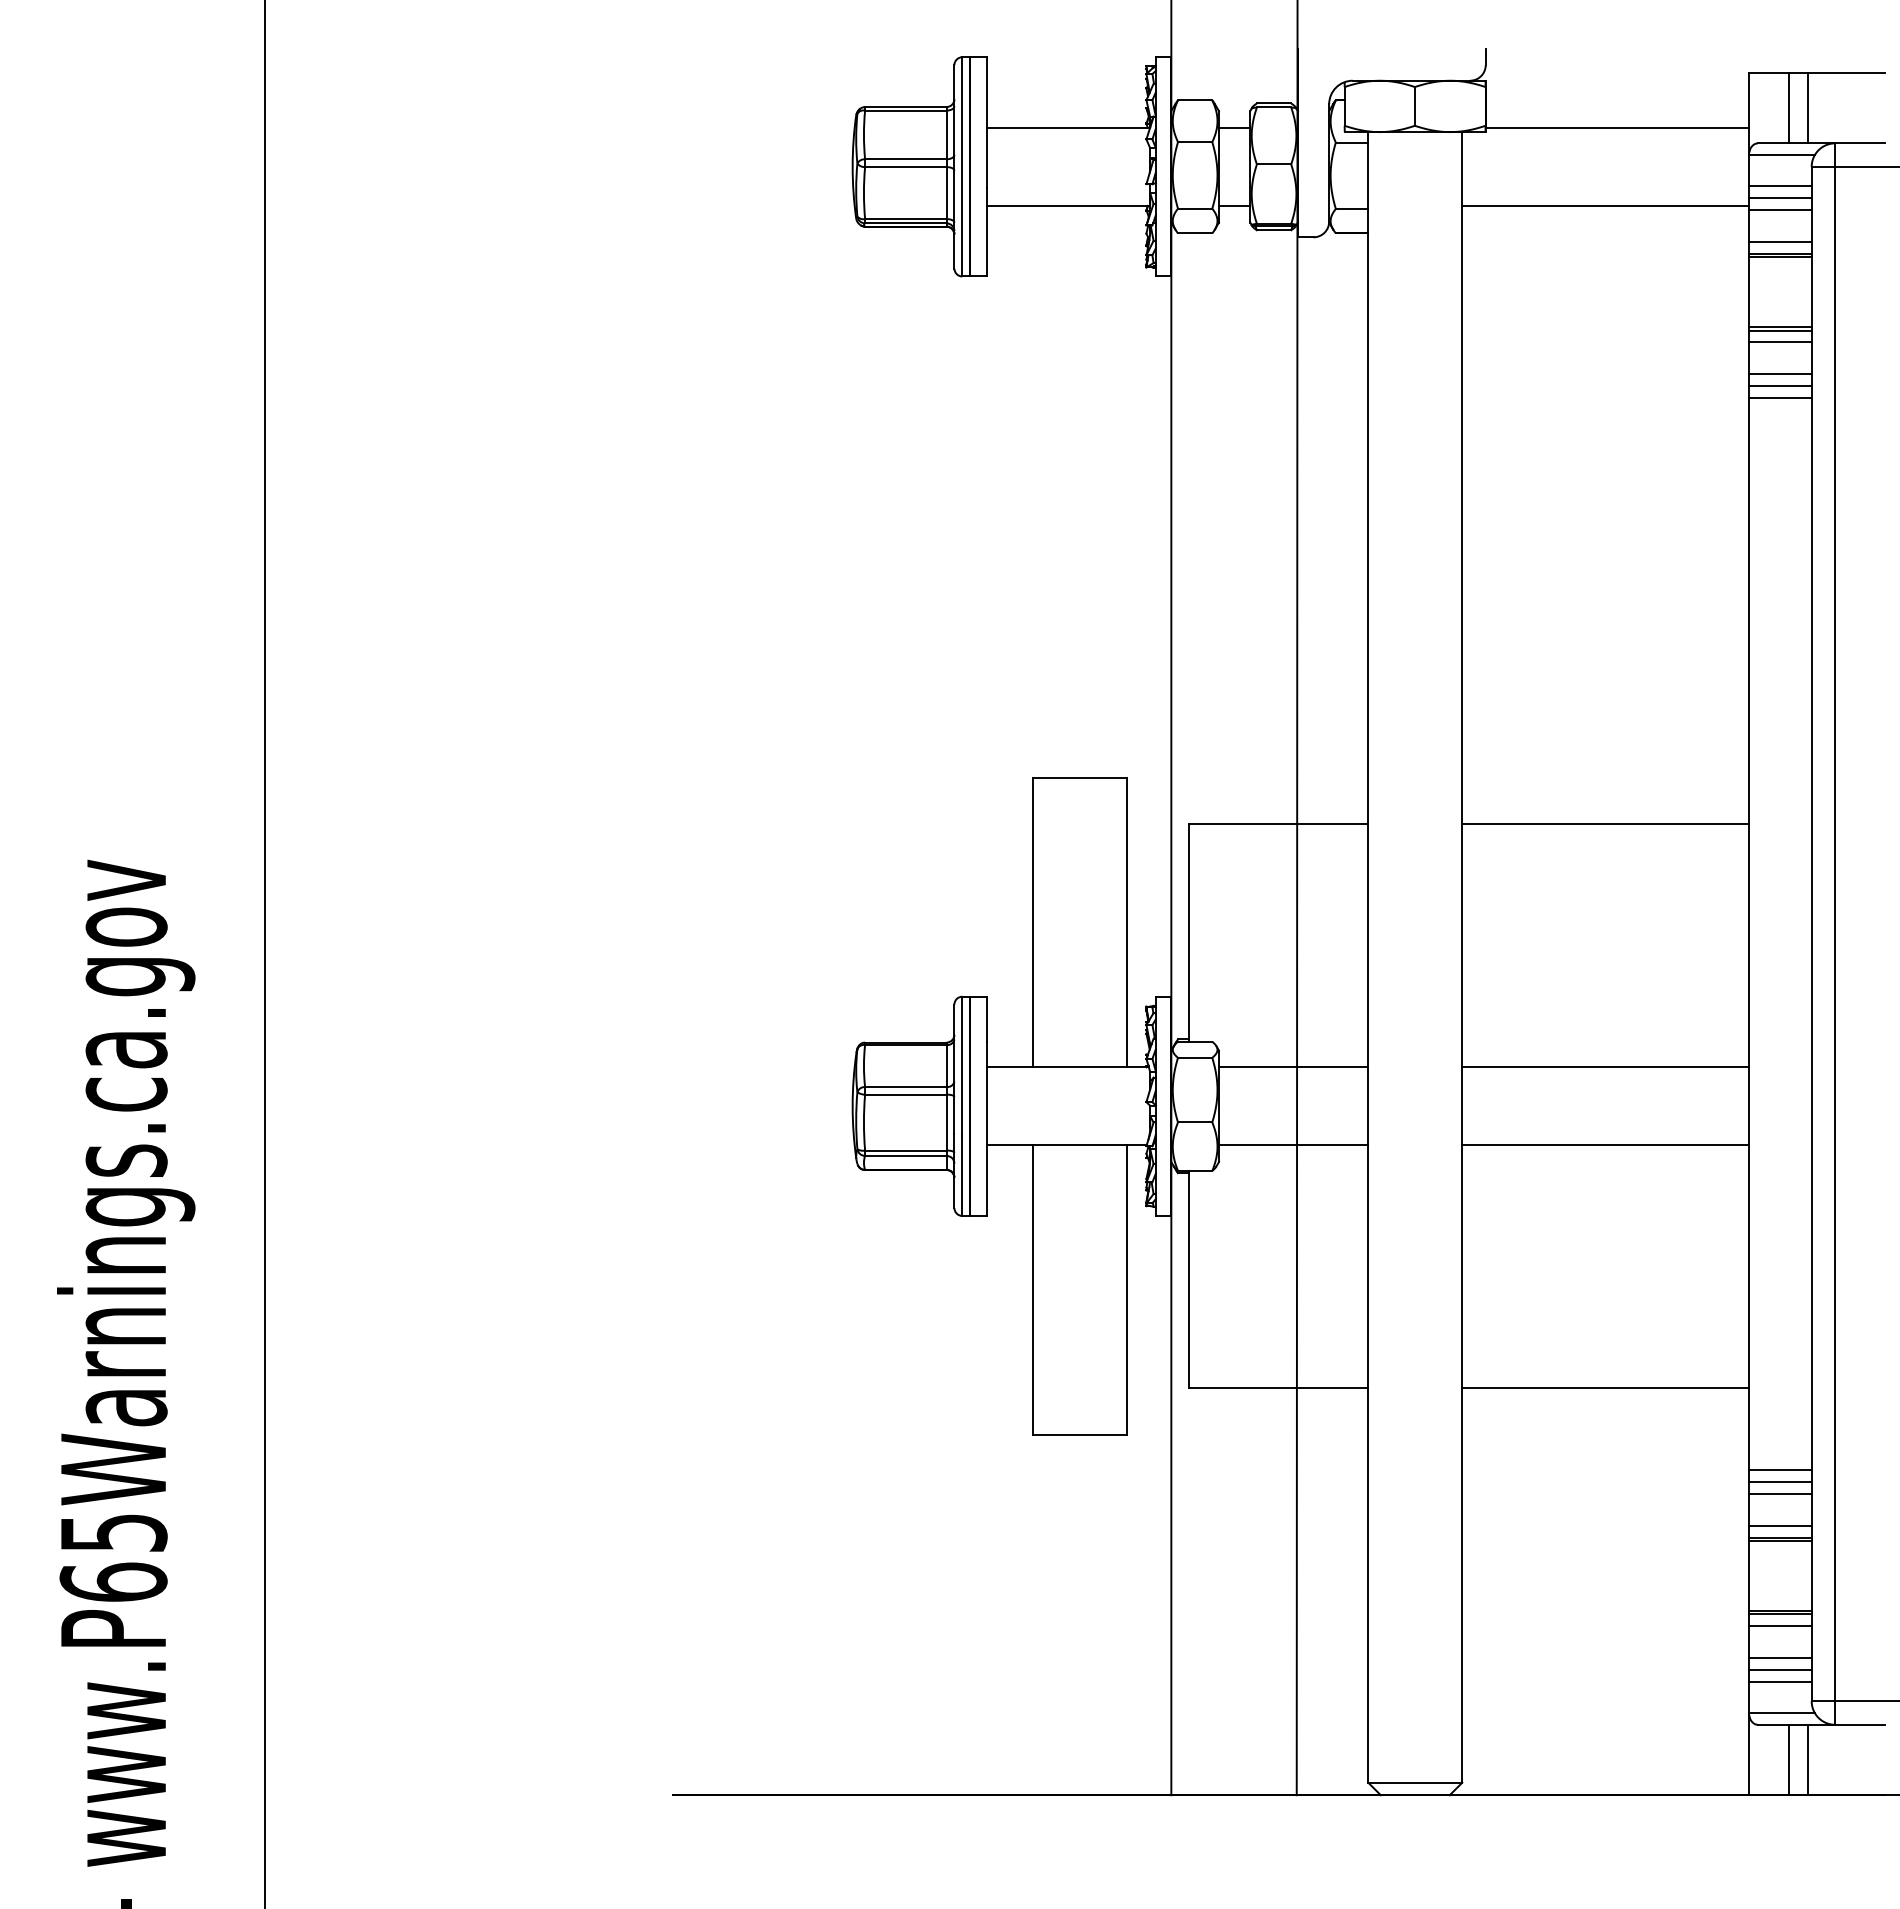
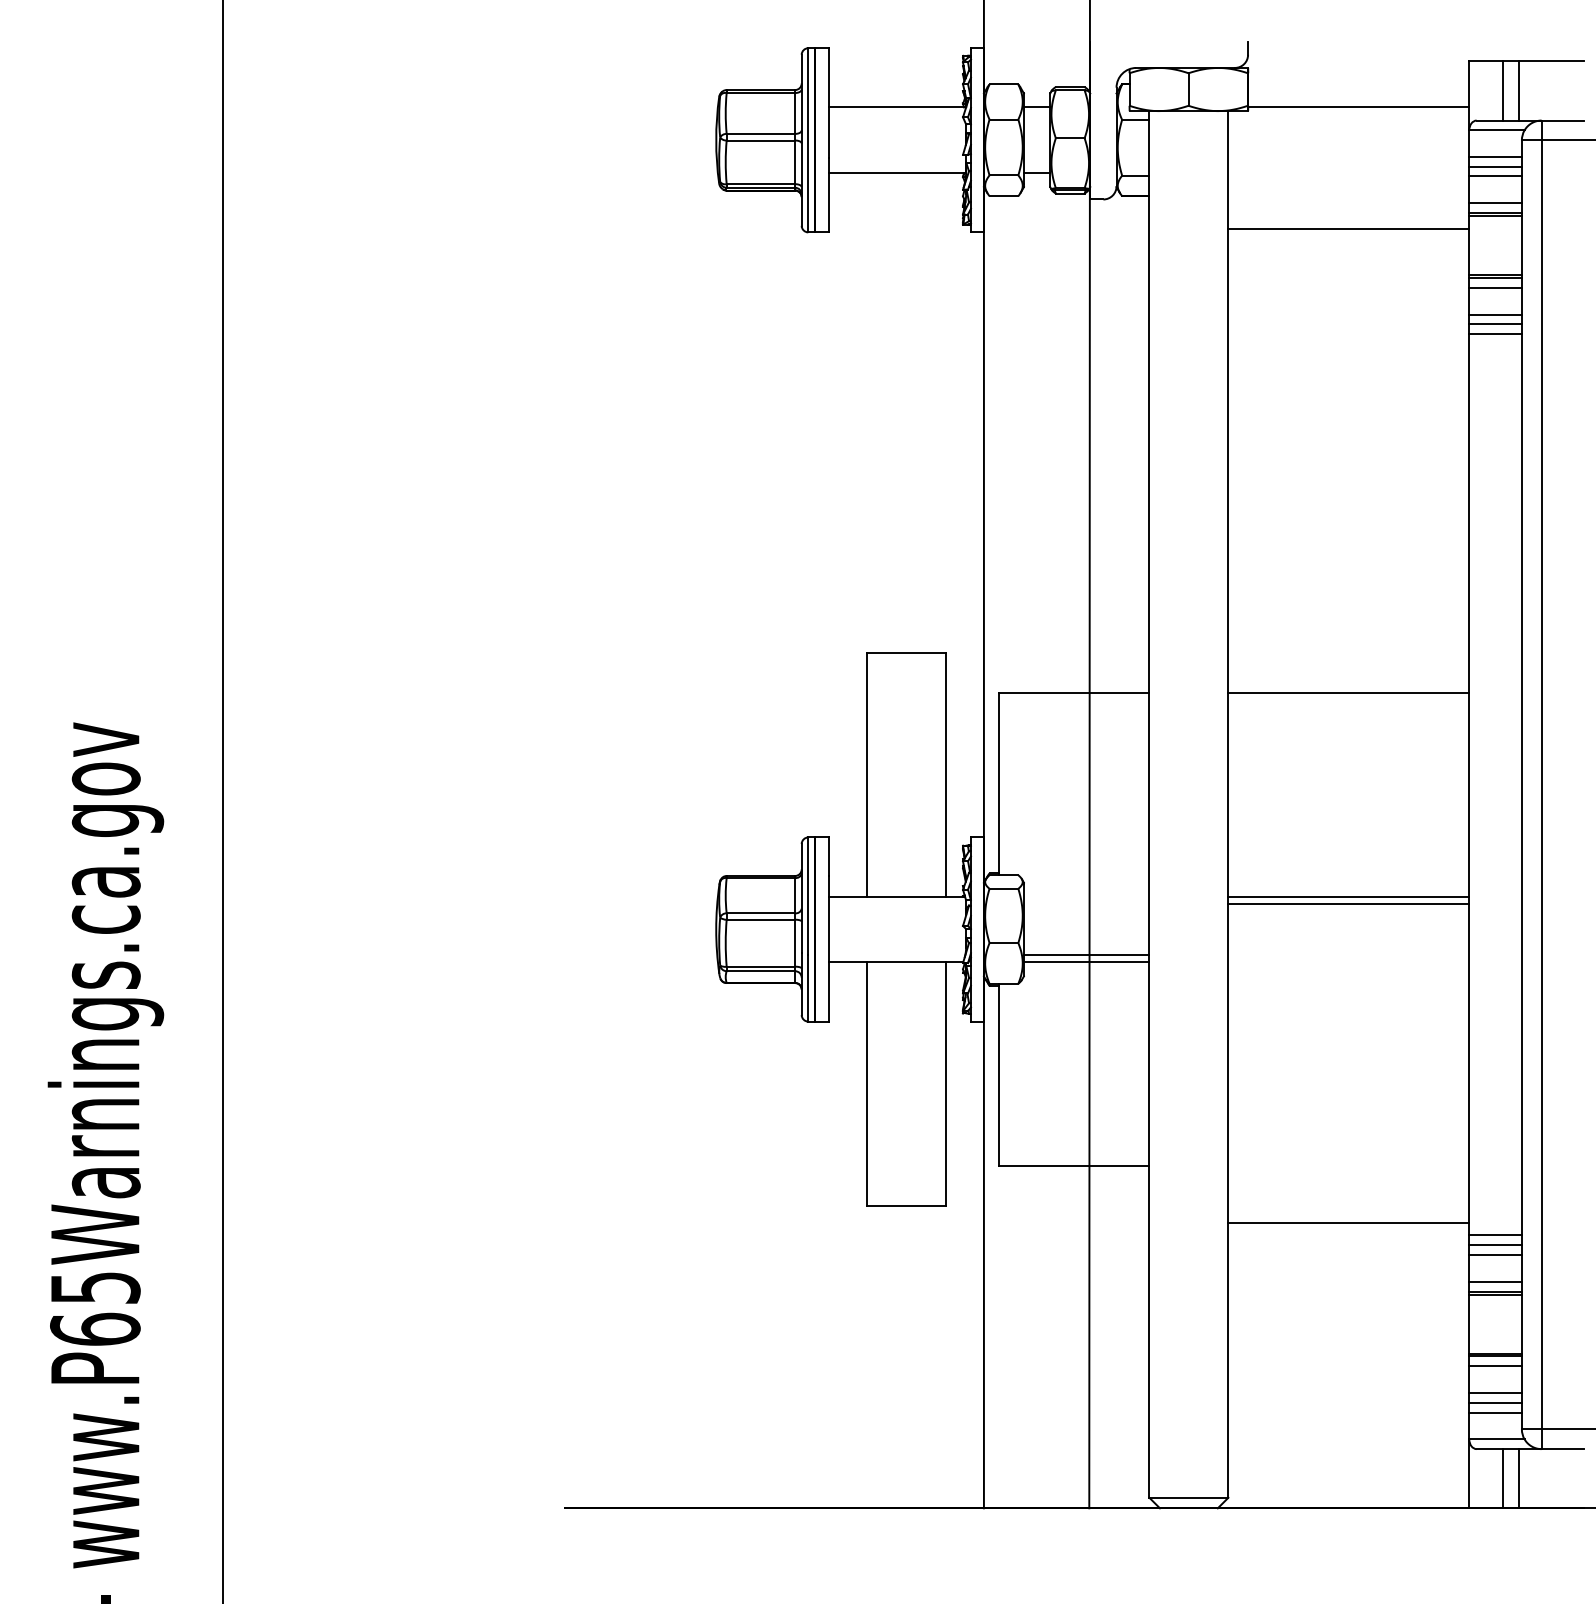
line: (1605, 206) -> (1348, 229), moved
line: (1293, 1067) -> (1086, 954), moved
line: (1605, 1145) -> (1348, 903), moved
line: (1605, 1388) -> (1348, 1222), moved

